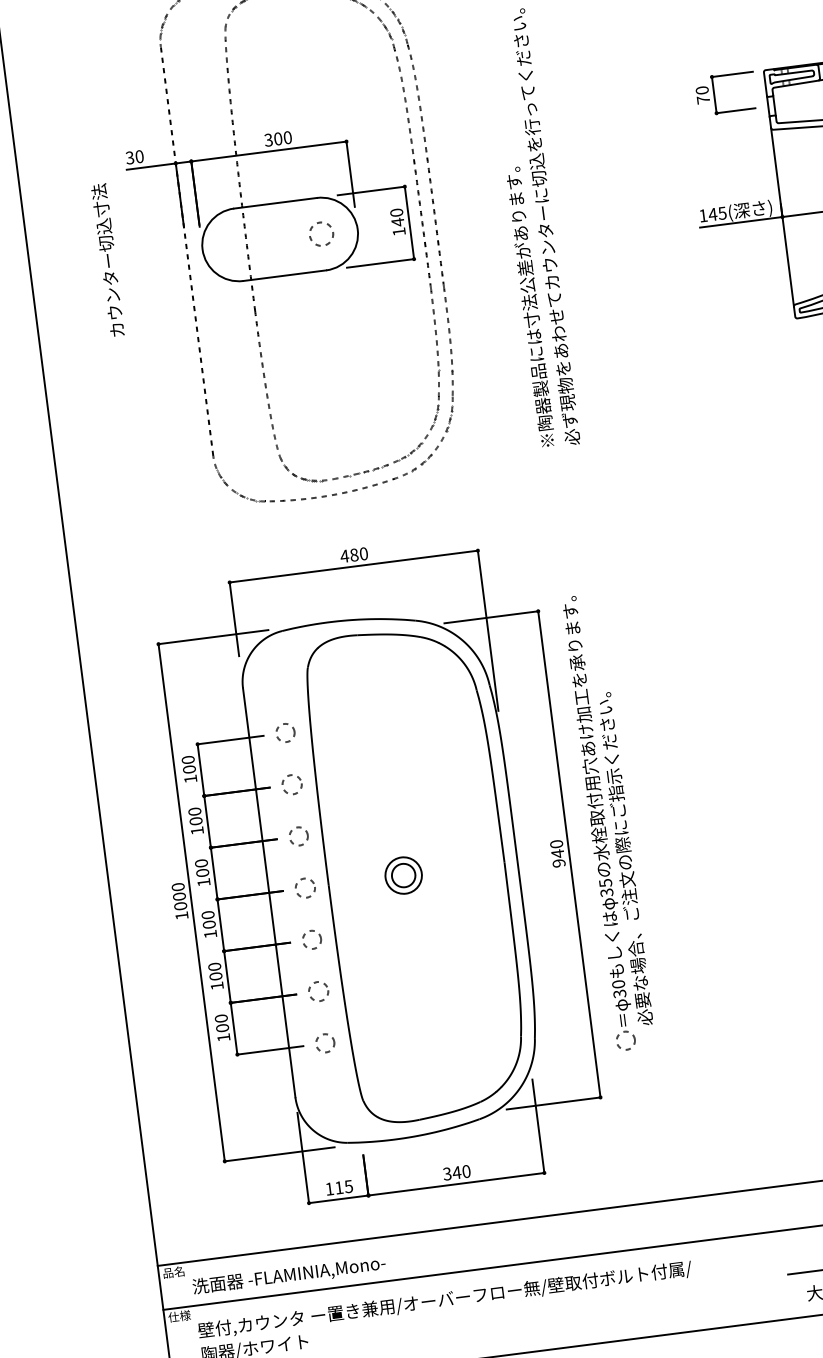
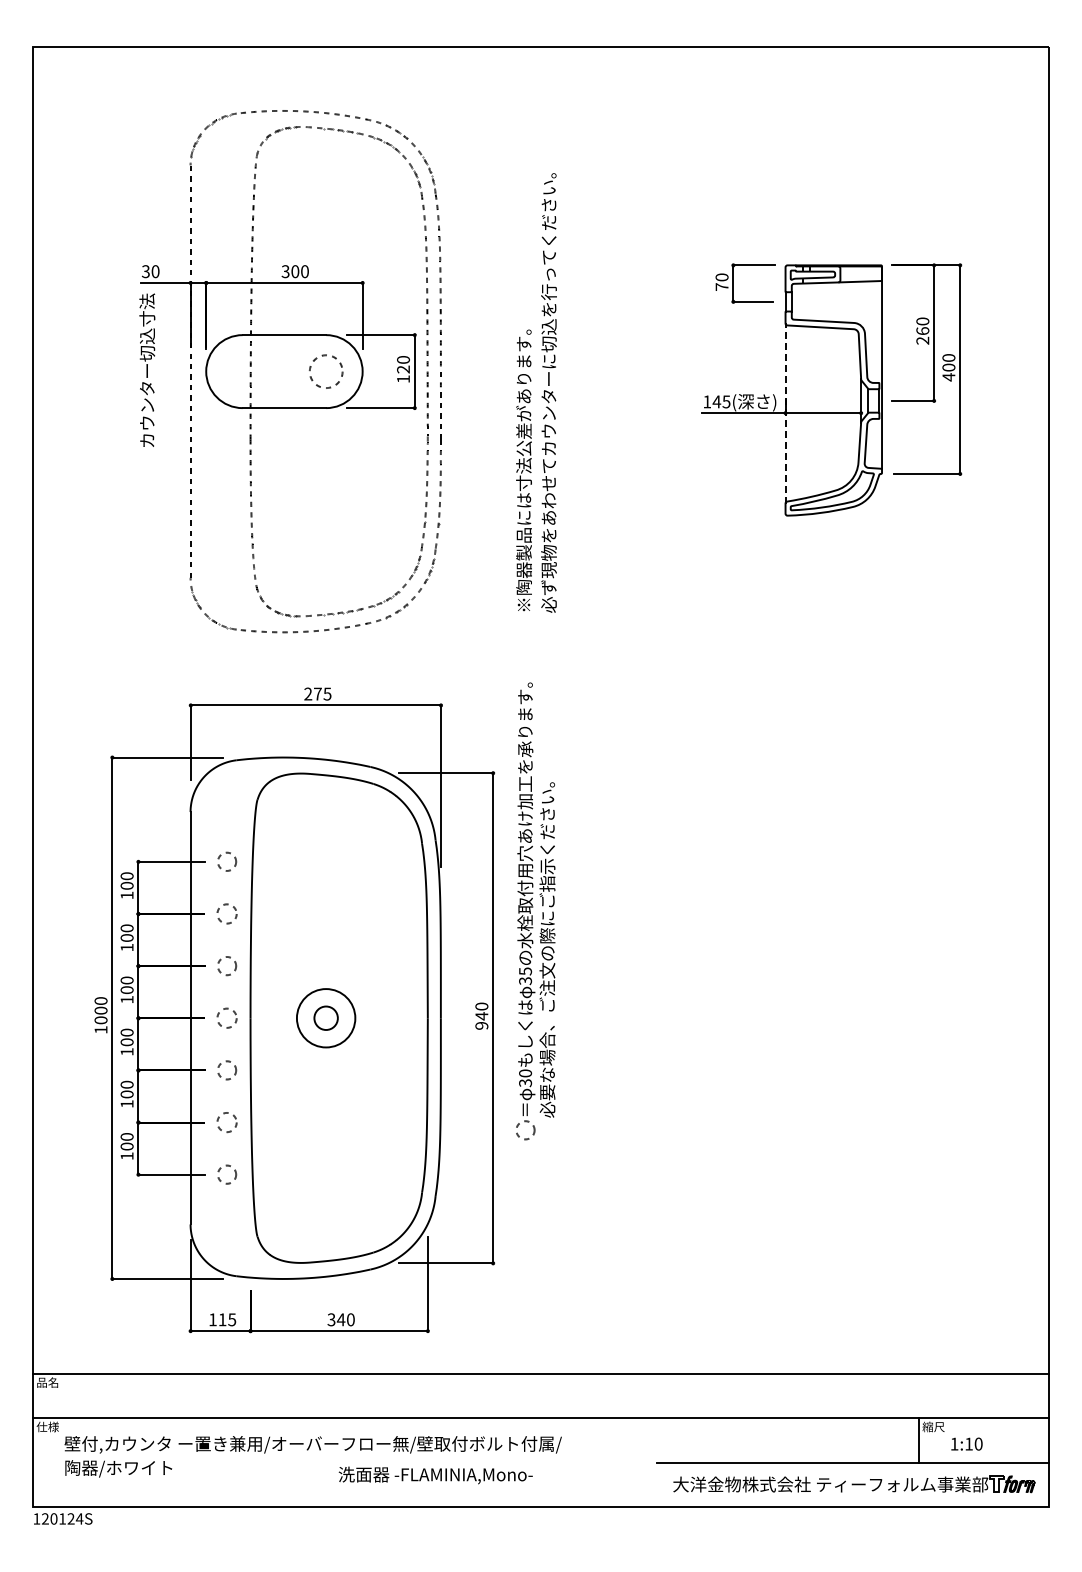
line: (782, 217) -> (785, 413), solid -> dashed
text: (397, 222) -> (403, 369), 140 -> 120
circle: (320, 234) -> (325, 371), size x1.4
text: (108, 259) -> (147, 369), moved
text: (353, 554) -> (317, 693), 480 -> 275
part: (607, 822) -> (535, 911), moved
circle: (403, 875) -> (325, 1018), size x1.6
text: (288, 1275) -> (435, 1475), moved

